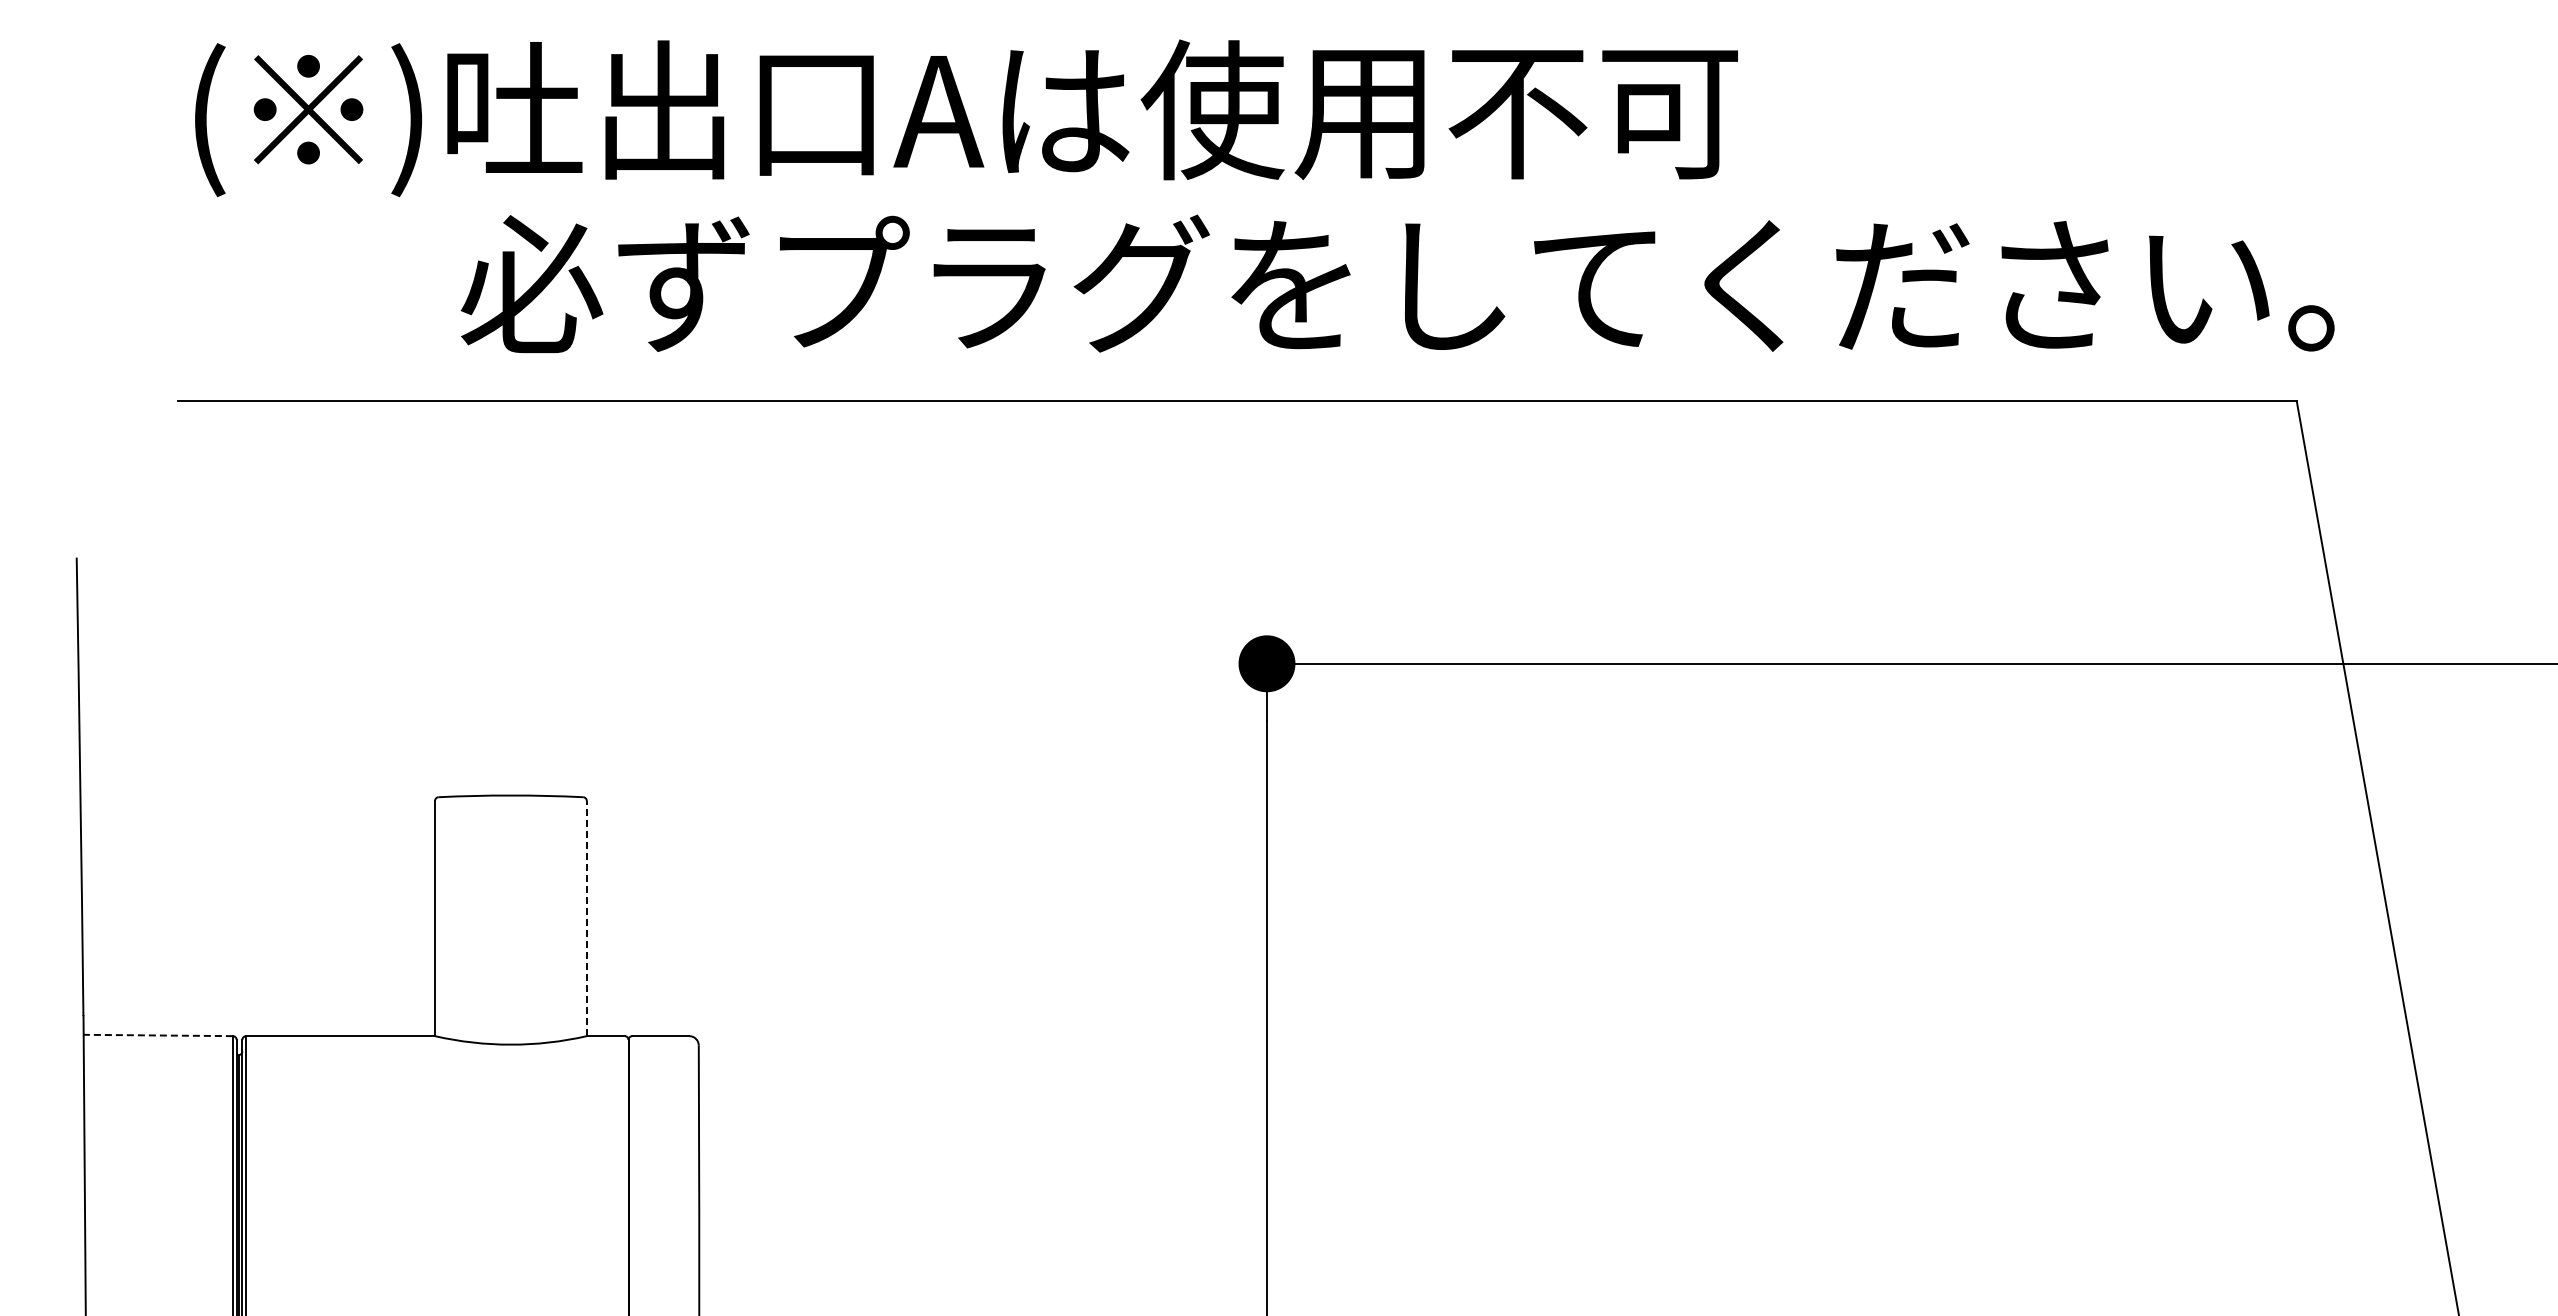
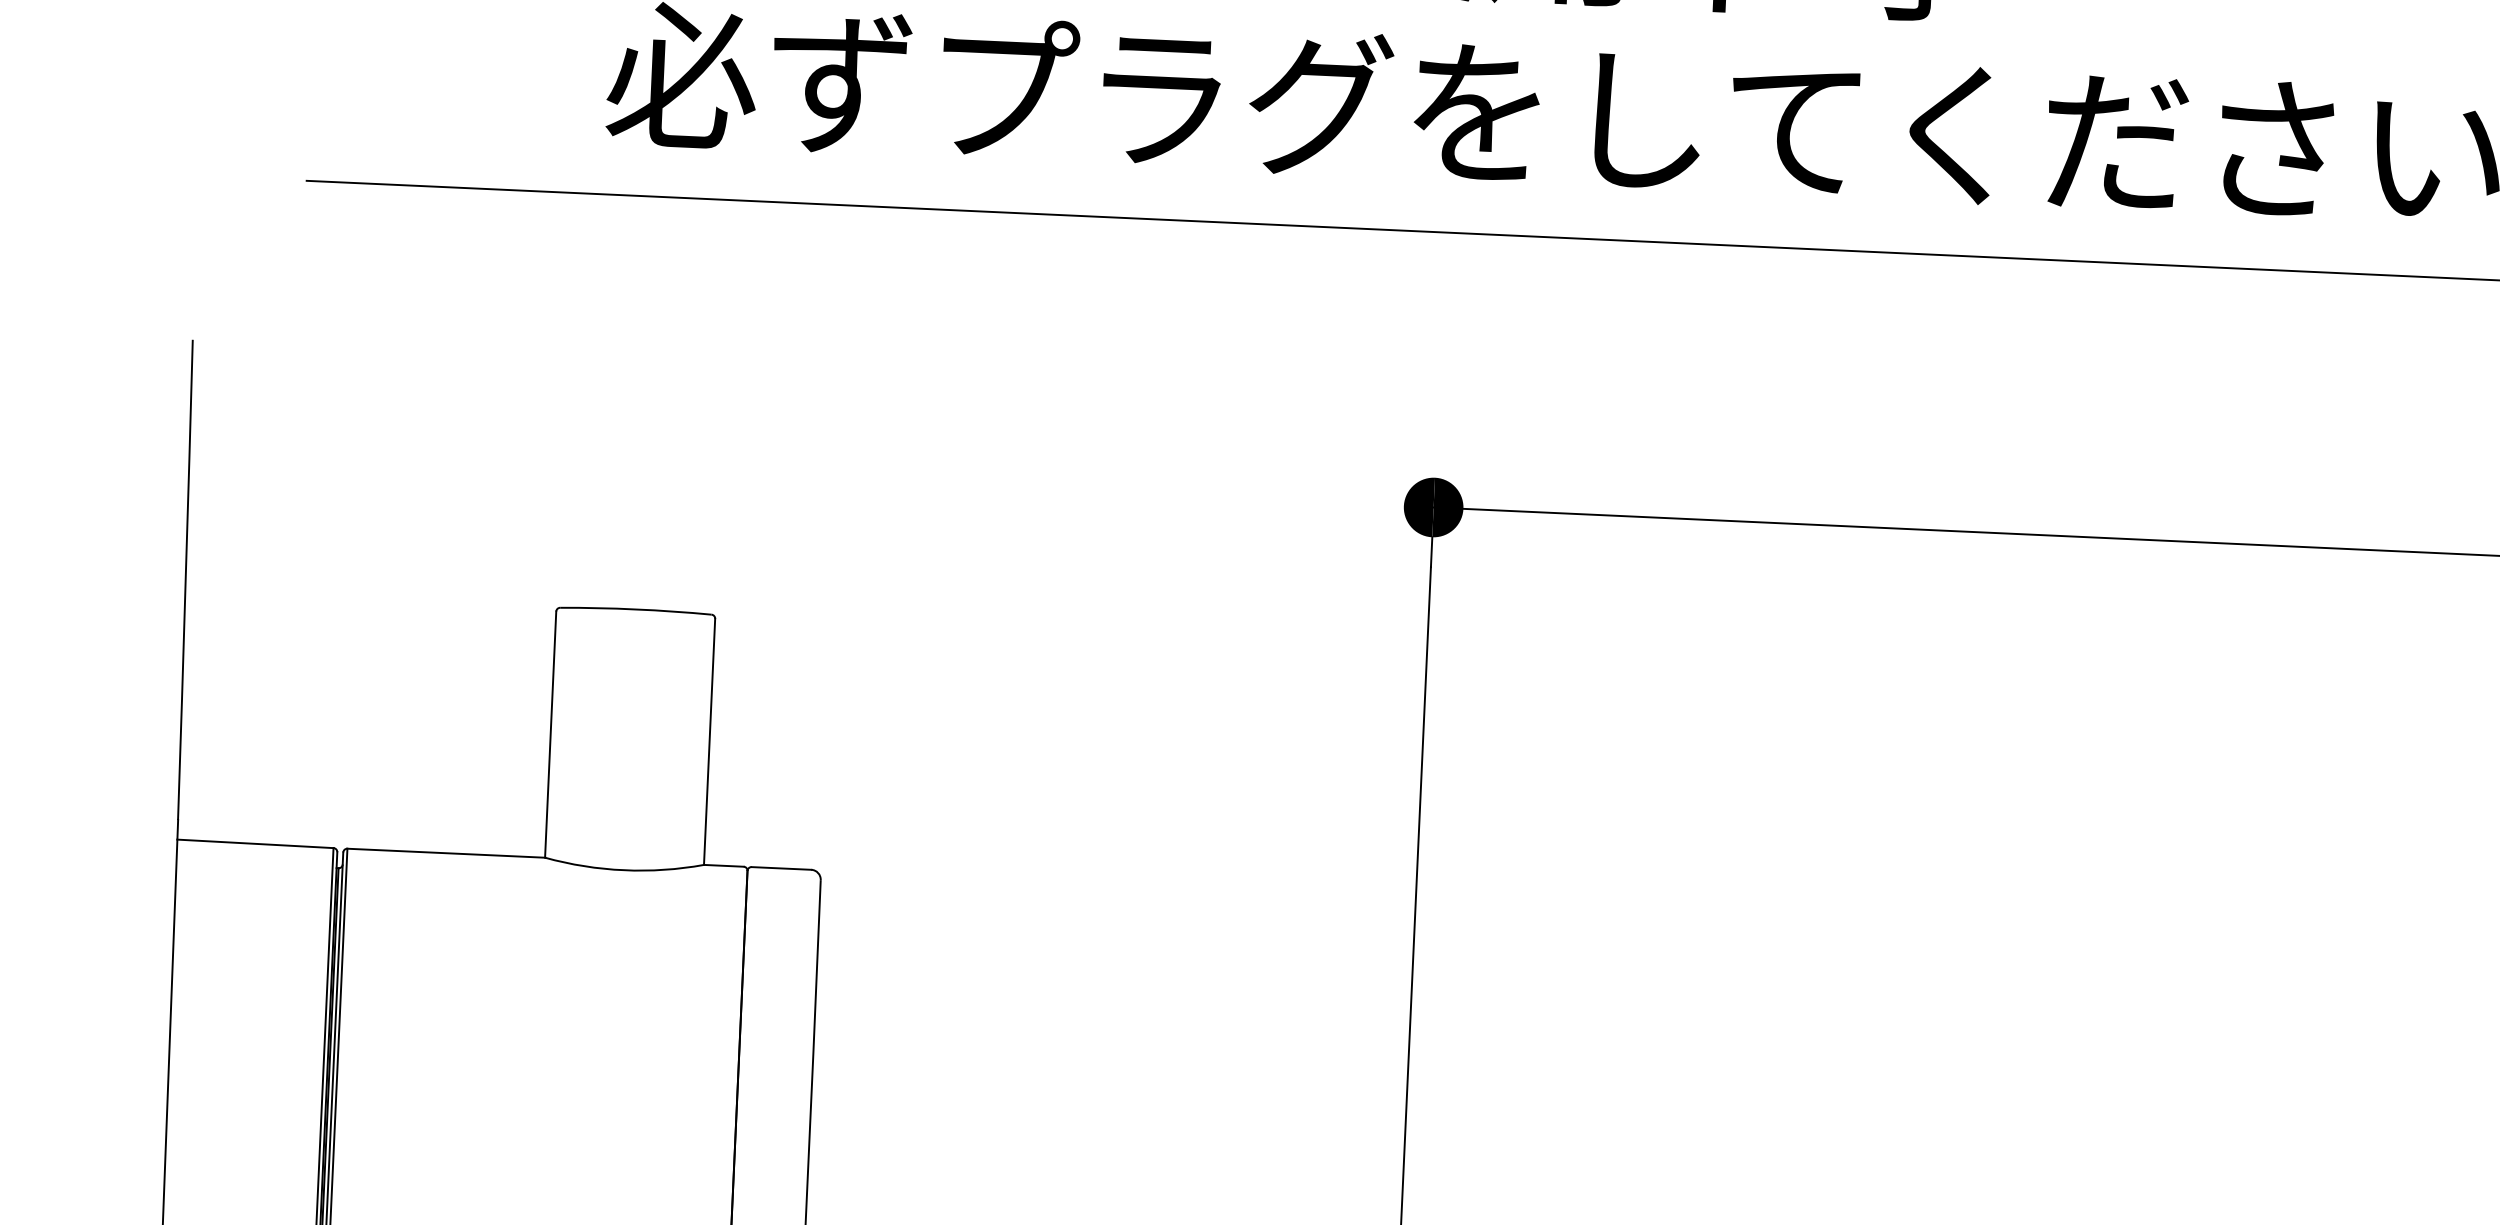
line: (586, 918) -> (709, 741), dashed -> solid
line: (158, 1035) -> (255, 843), dashed -> solid

